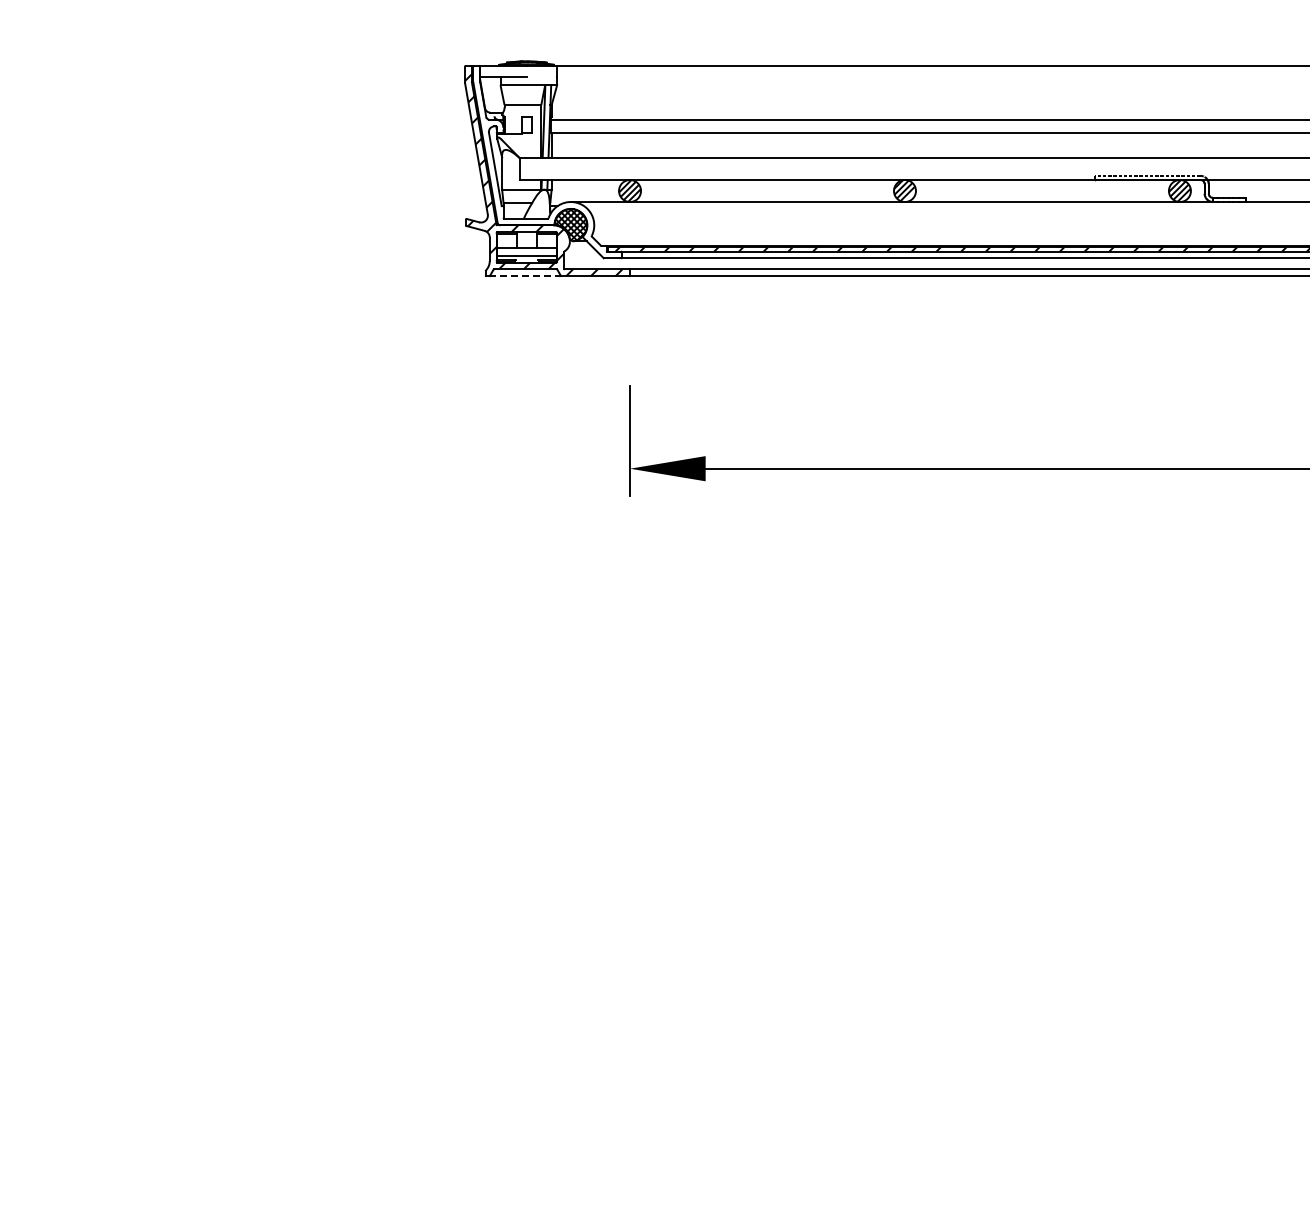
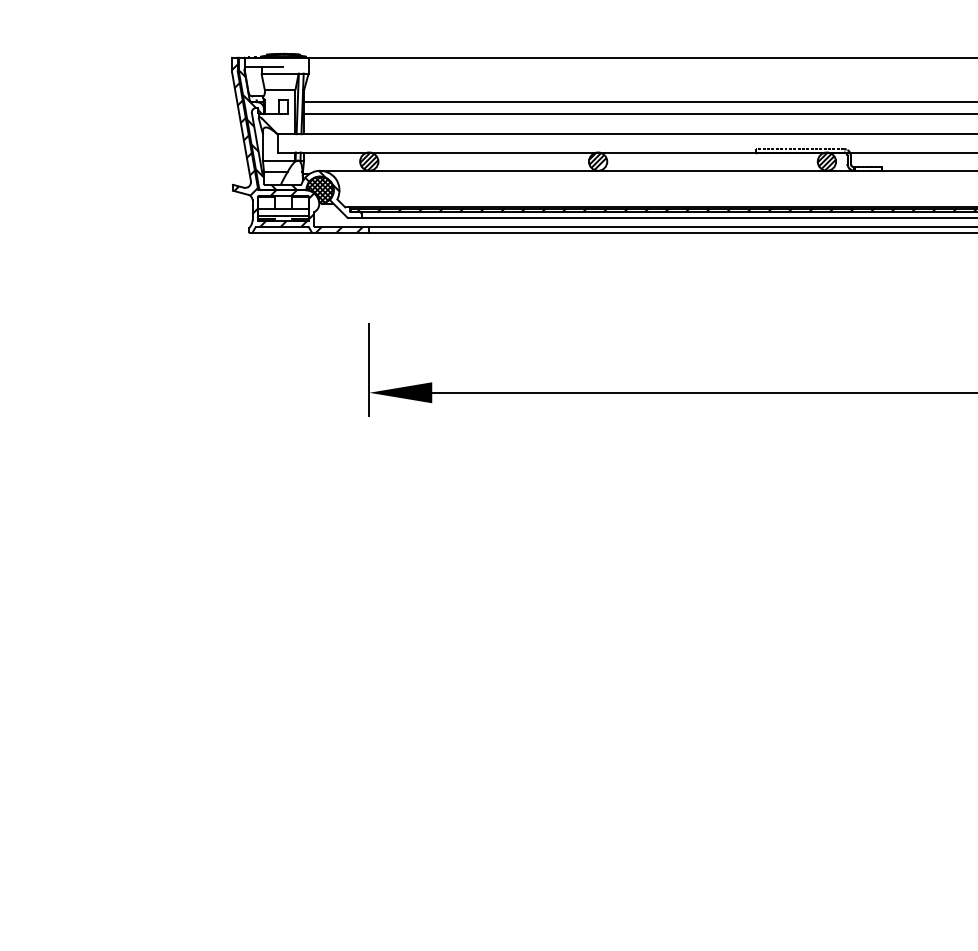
hatch: (547, 167) -> (300, 142), added
line: (524, 276) -> (281, 232), dashed -> solid

